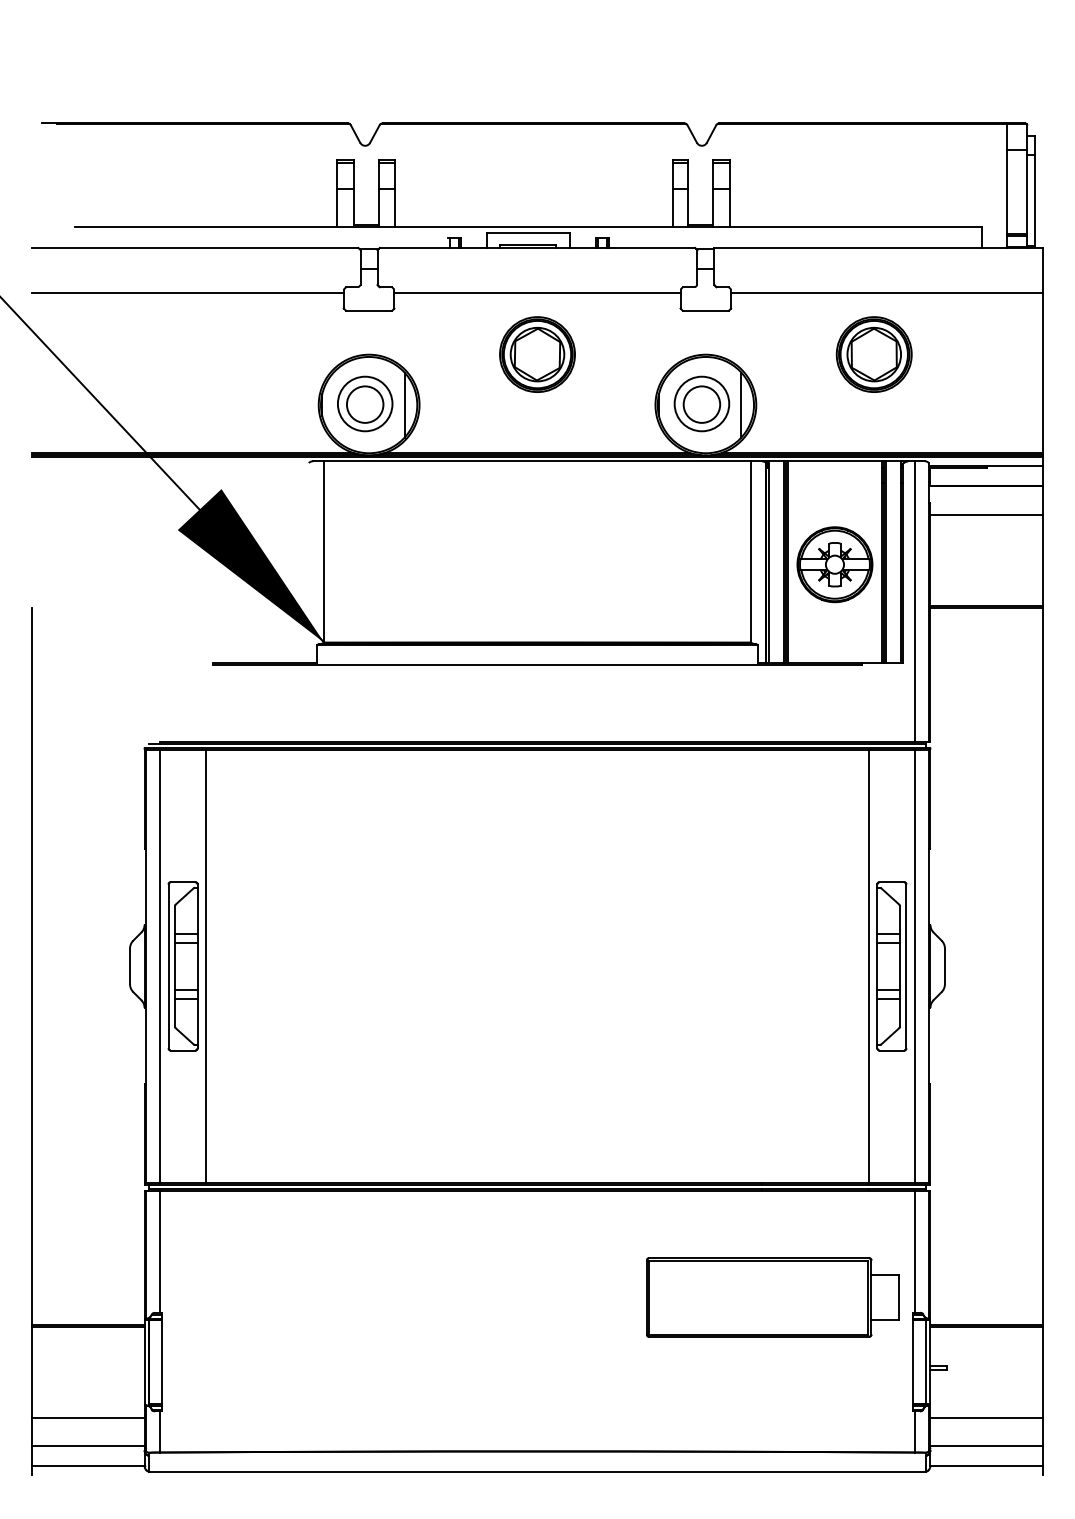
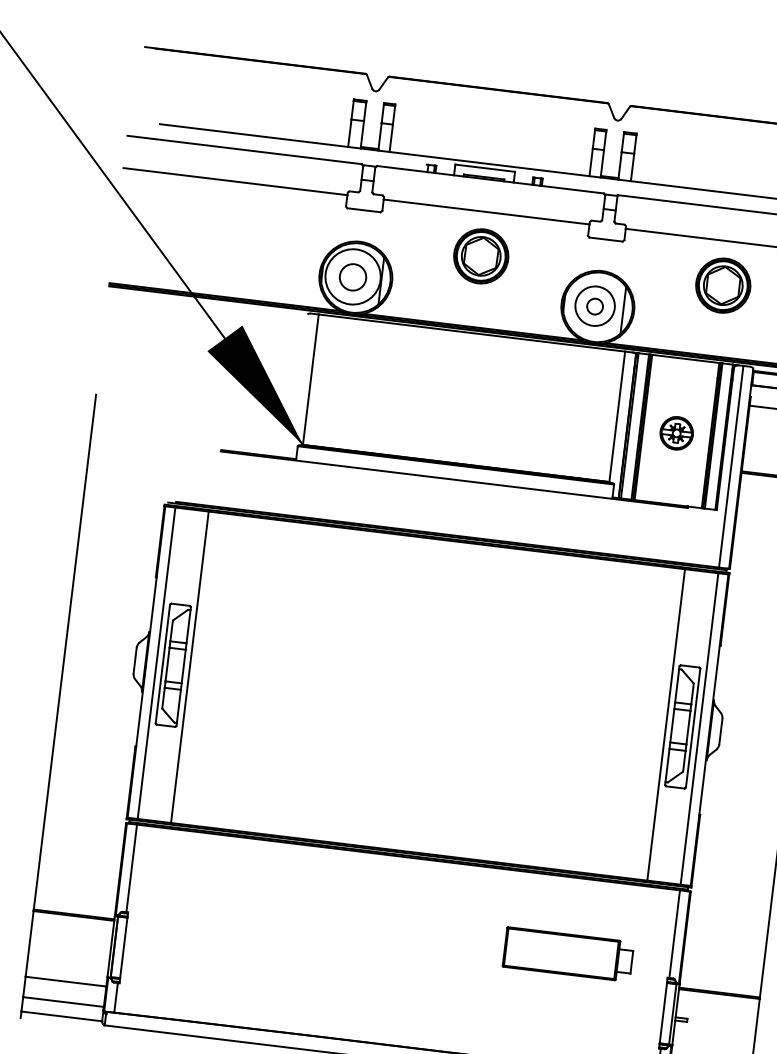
circle: (364, 403) -> (352, 276), size x1.4
circle: (701, 404) -> (594, 306), size x0.6
part: (834, 564) -> (676, 433), size x0.6
part: (772, 1297) -> (568, 954), size x0.7

